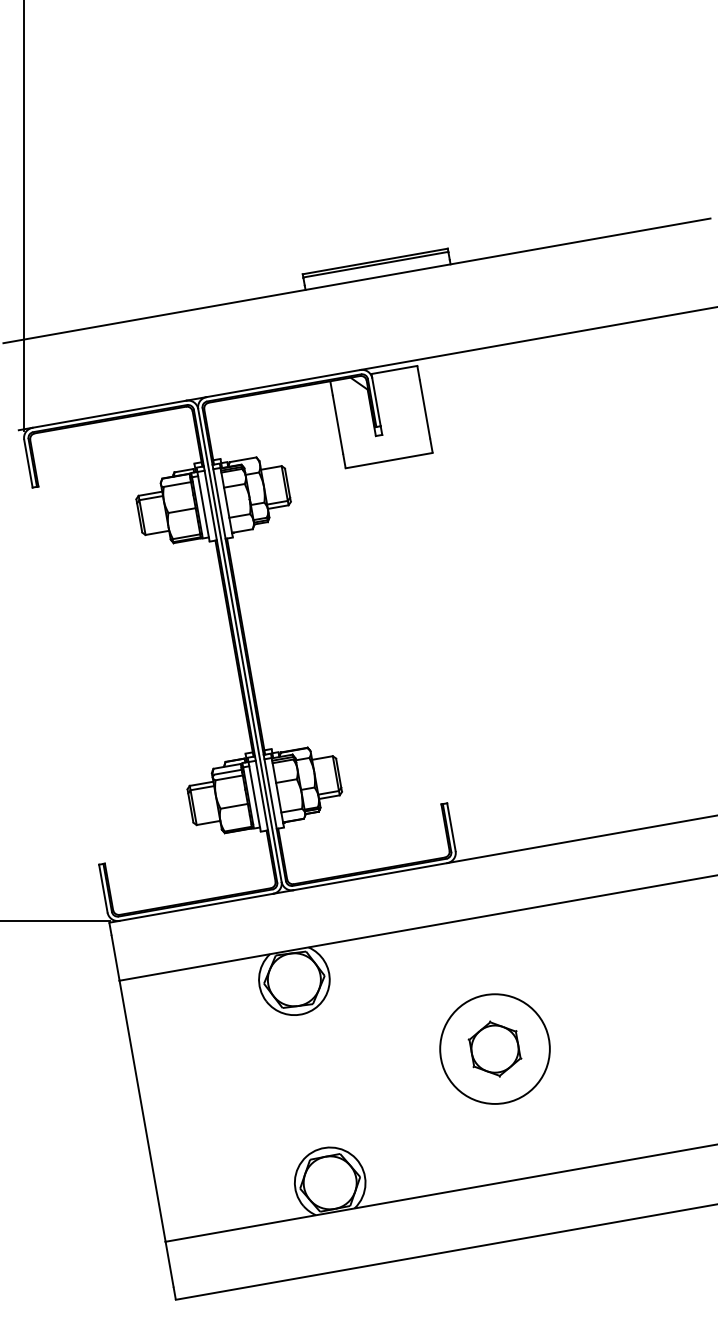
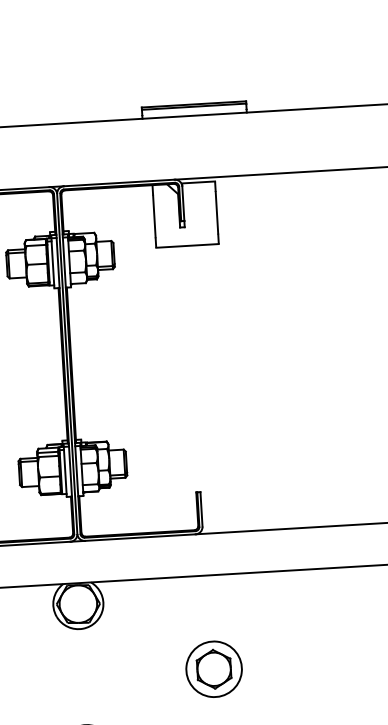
circle: (494, 1048) -> (213, 668), size x0.71

